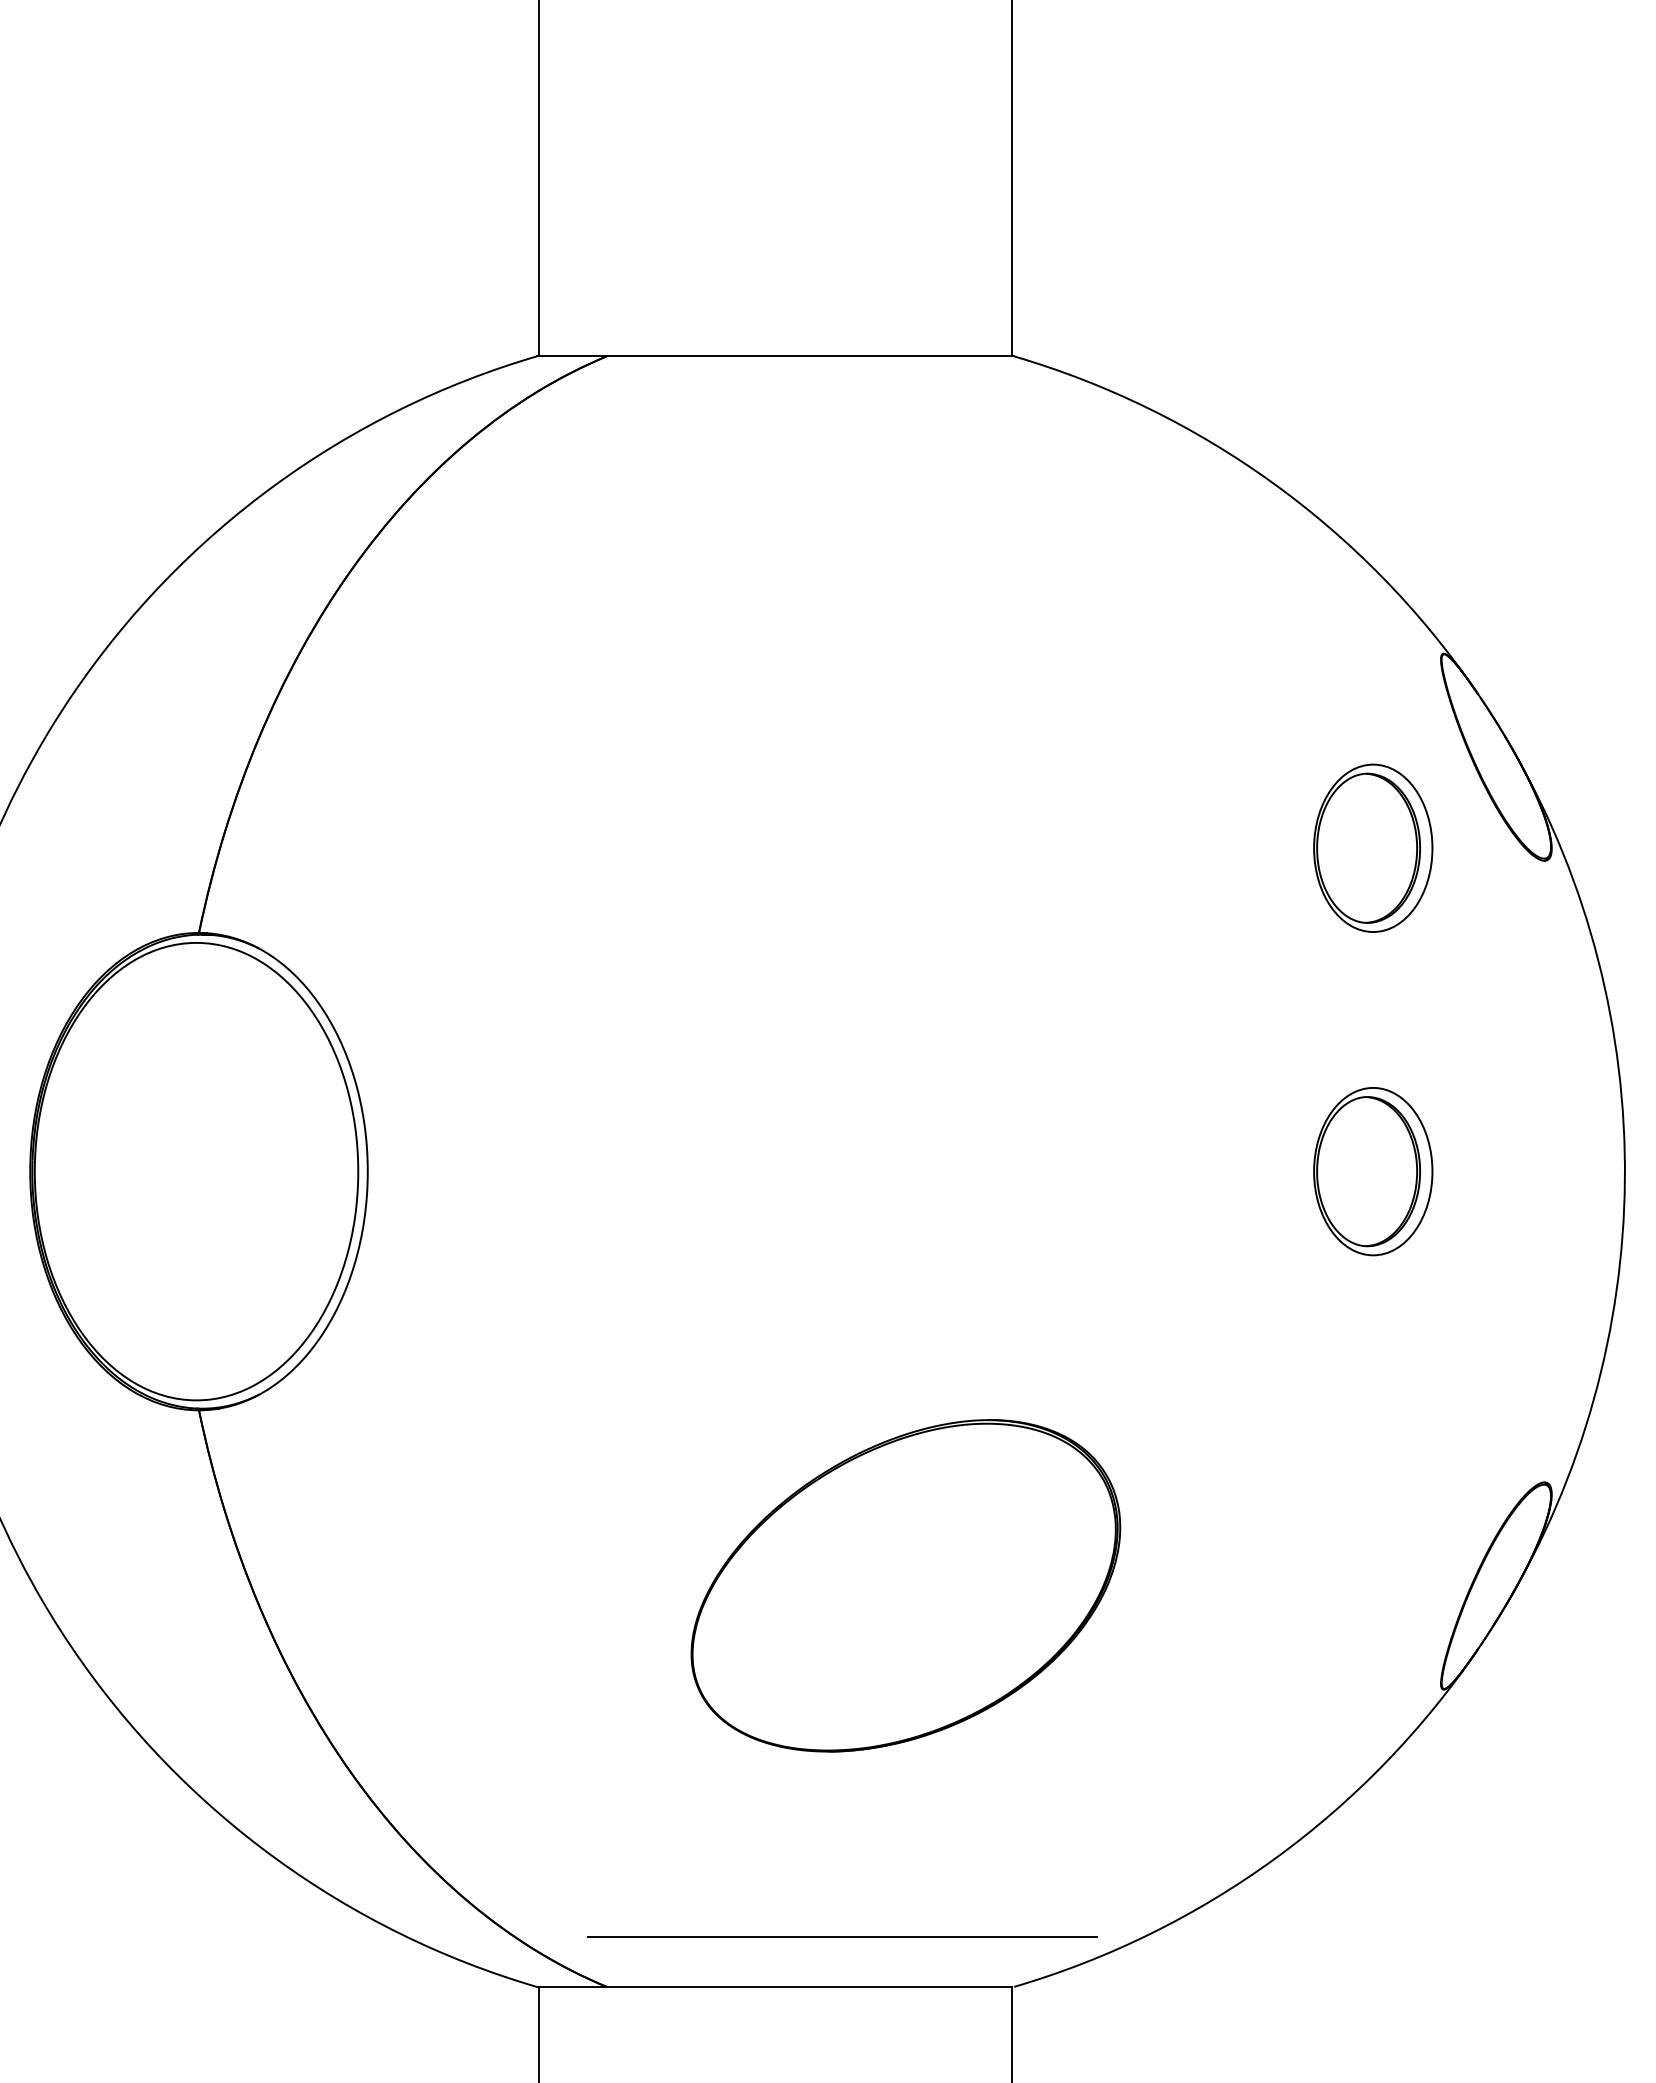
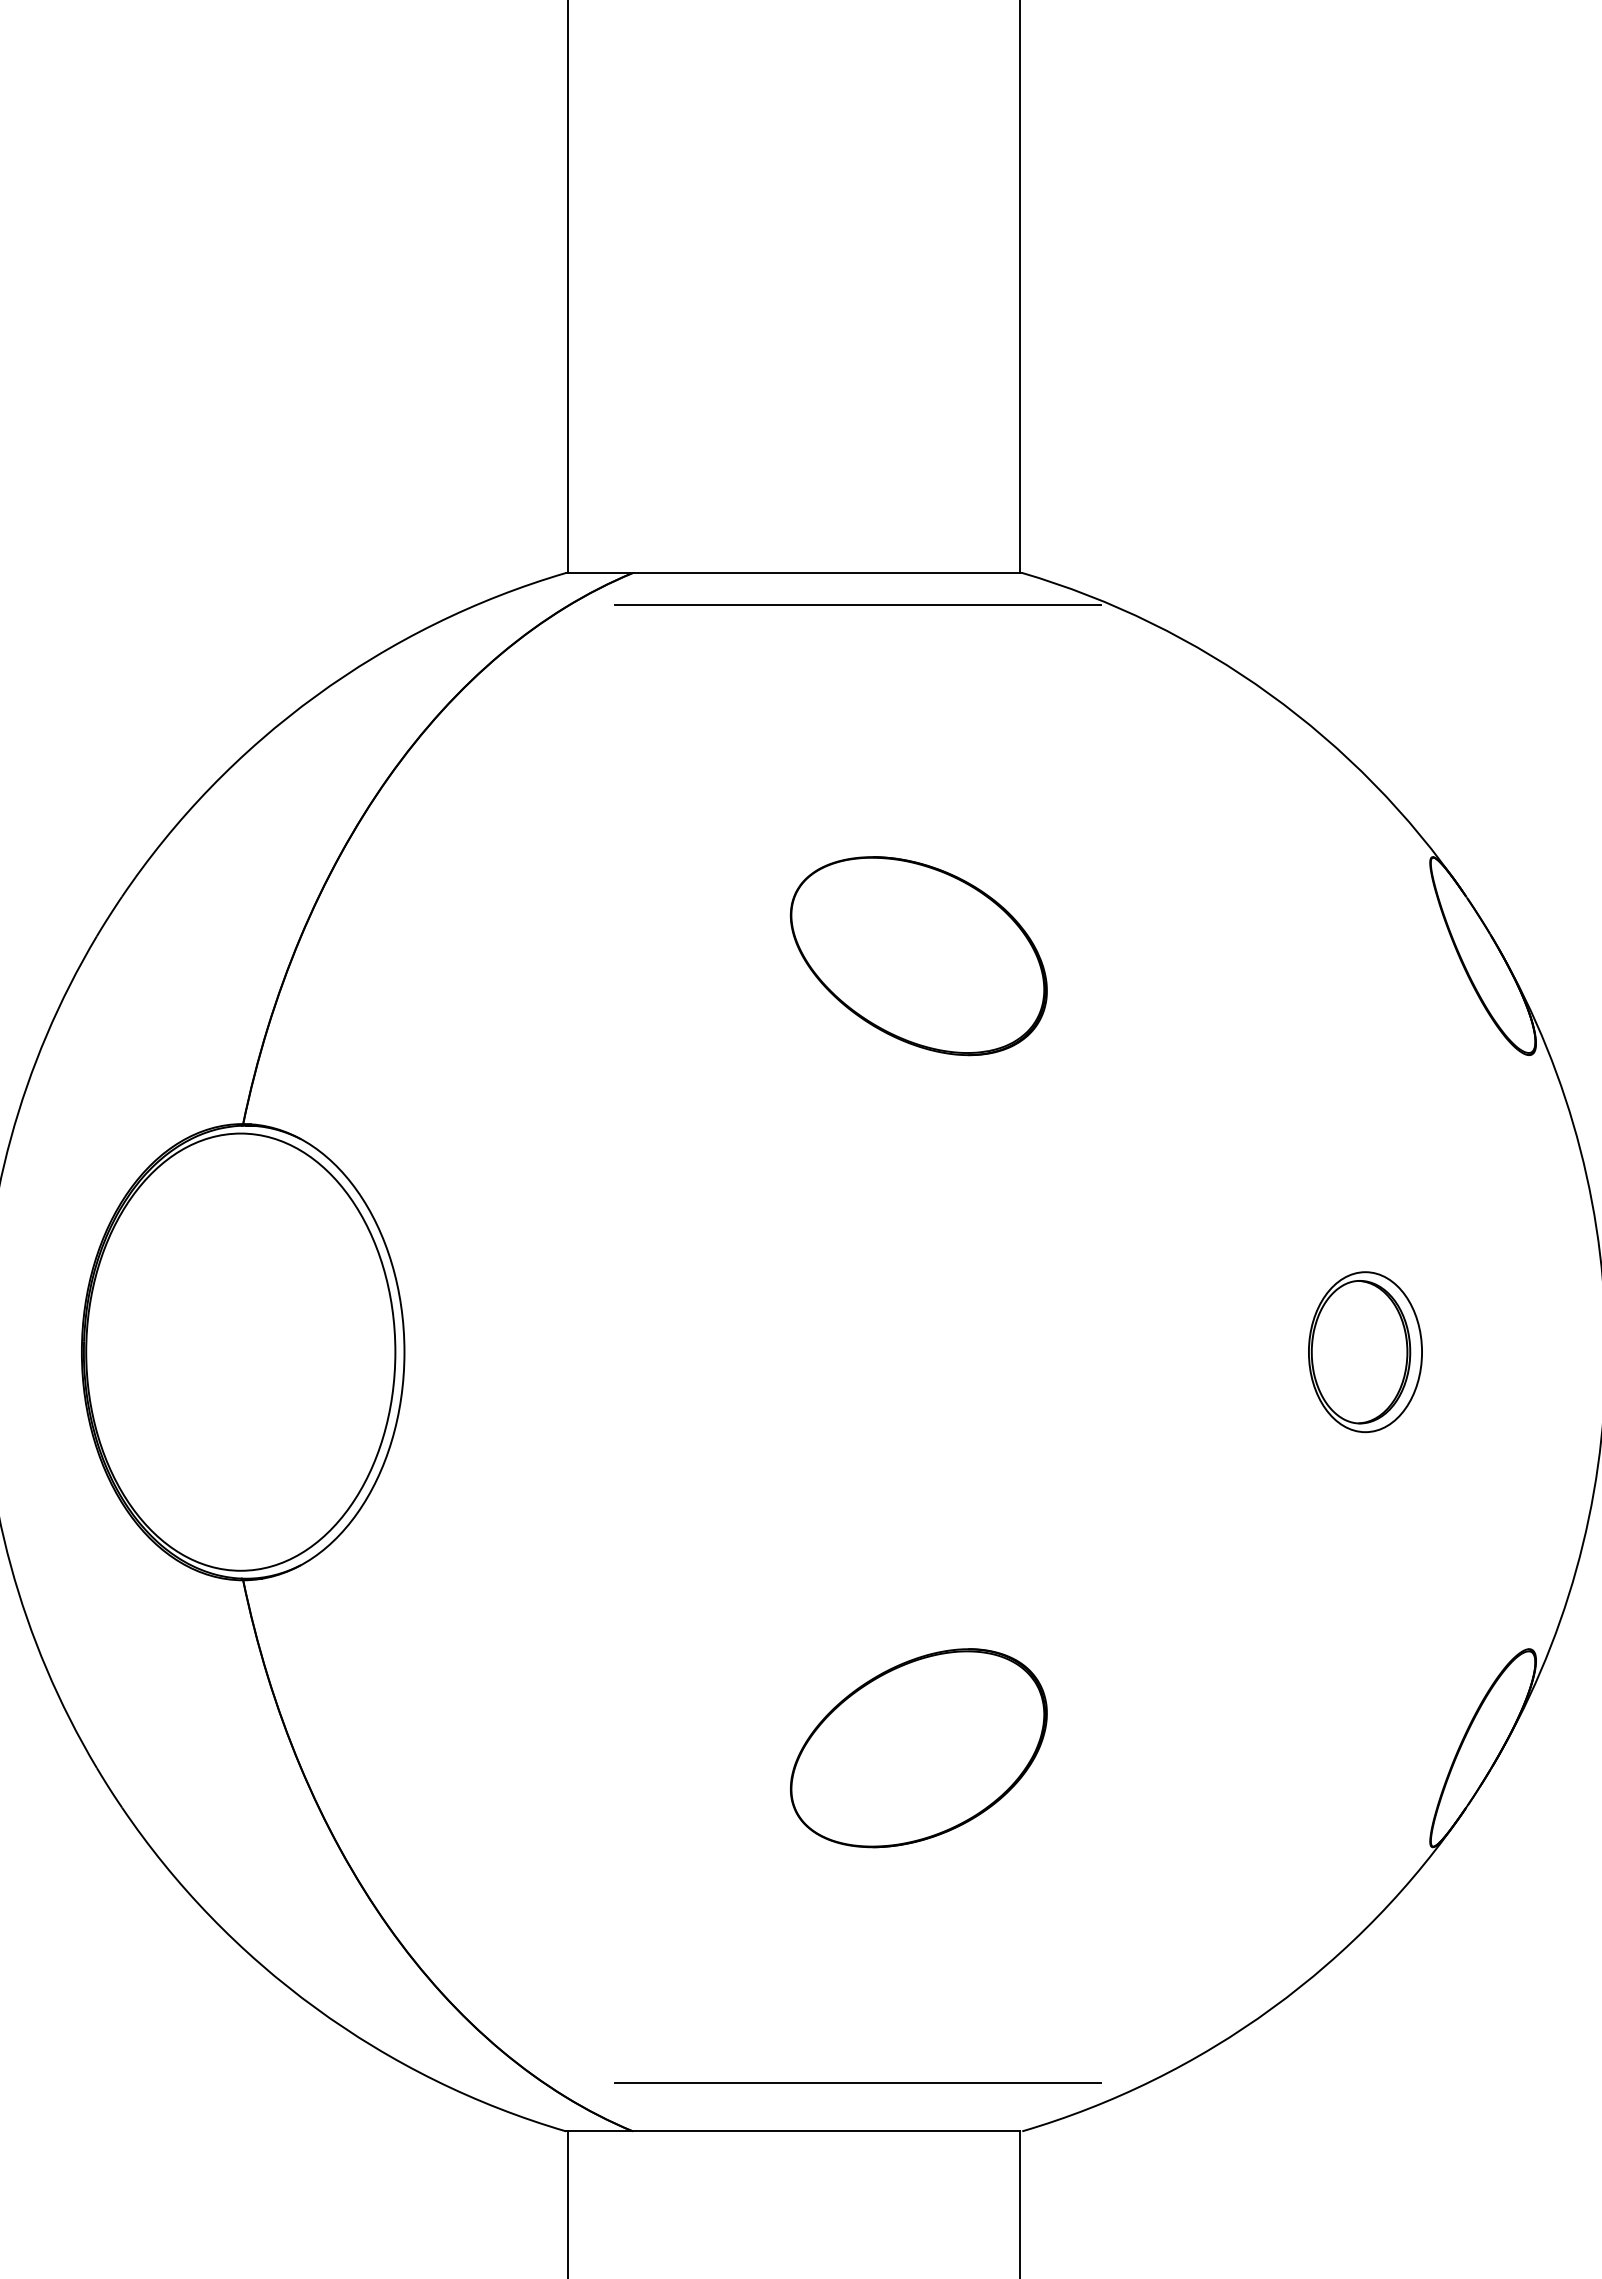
line: (841, 390) -> (857, 605), added
part: (905, 757) -> (918, 956), added
part: (1373, 848) -> (1365, 1043), removed
part: (905, 1586) -> (918, 1748), size x0.62

